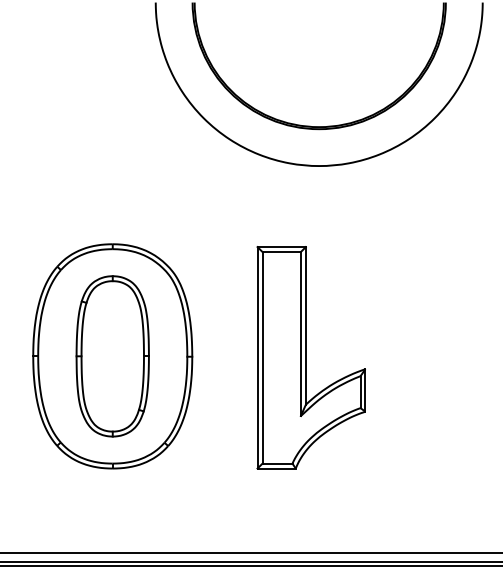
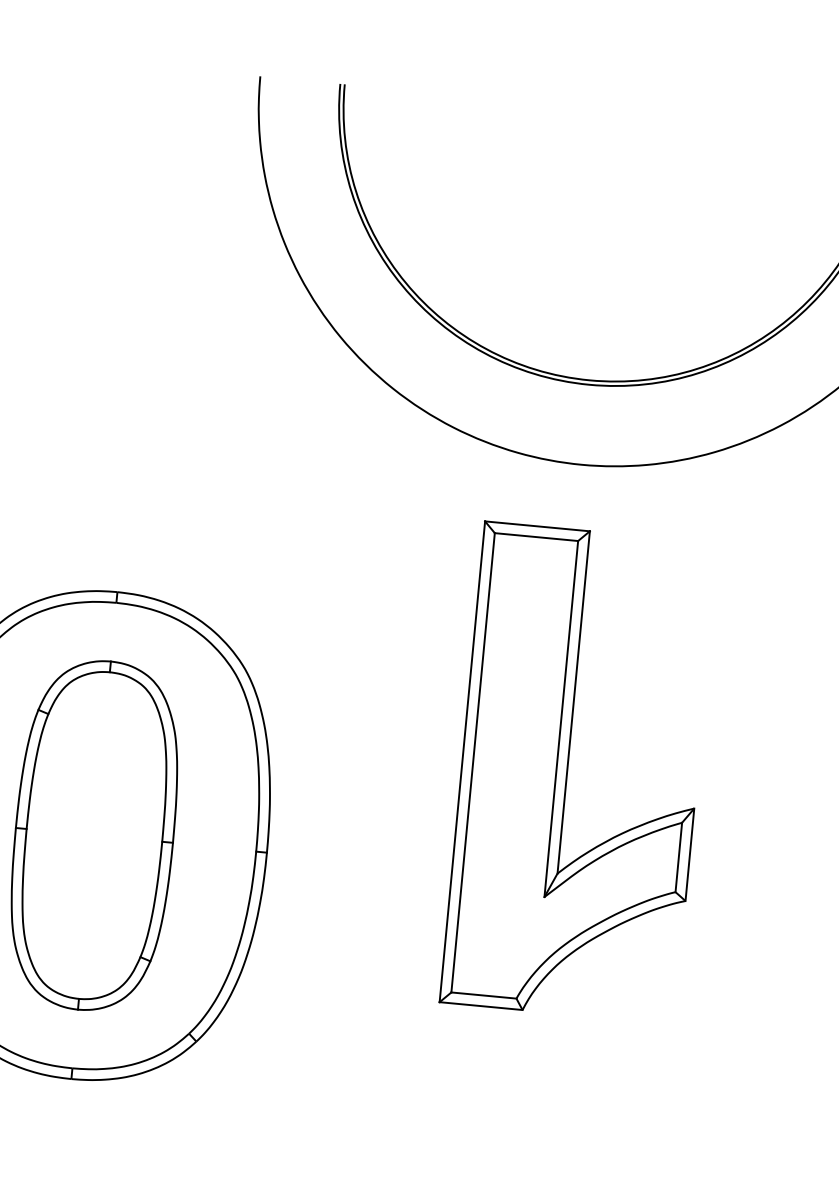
part: (310, 357) -> (577, 771), moved

